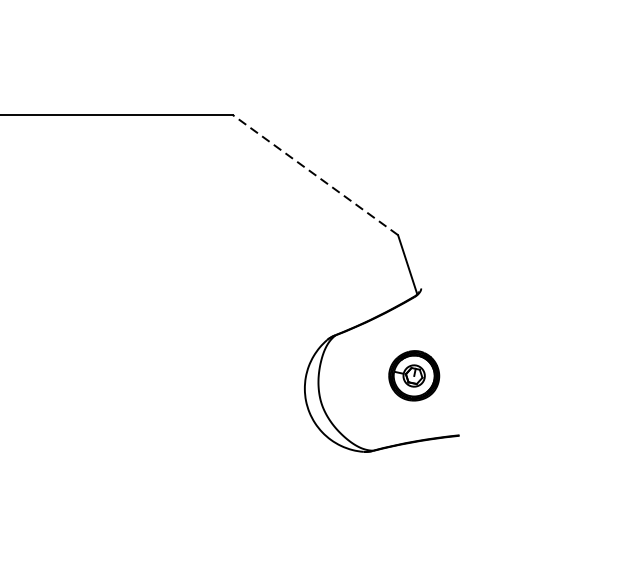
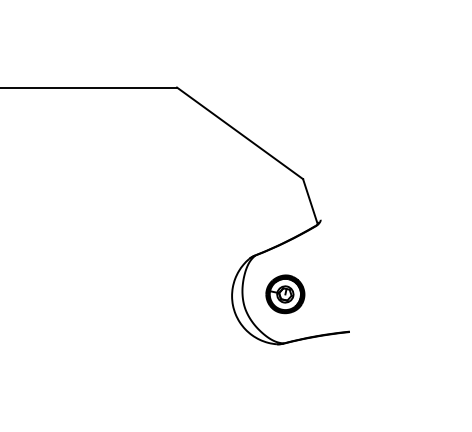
line: (315, 175) -> (240, 133), dashed -> solid
part: (414, 376) -> (285, 294), moved

